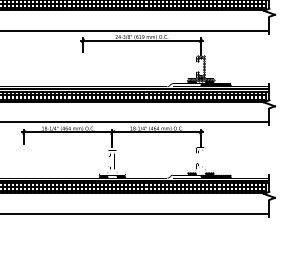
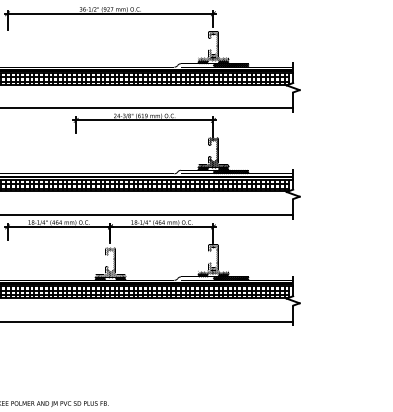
hatch: (200, 159) -> (213, 258), added
hatch: (112, 162) -> (110, 262), added

